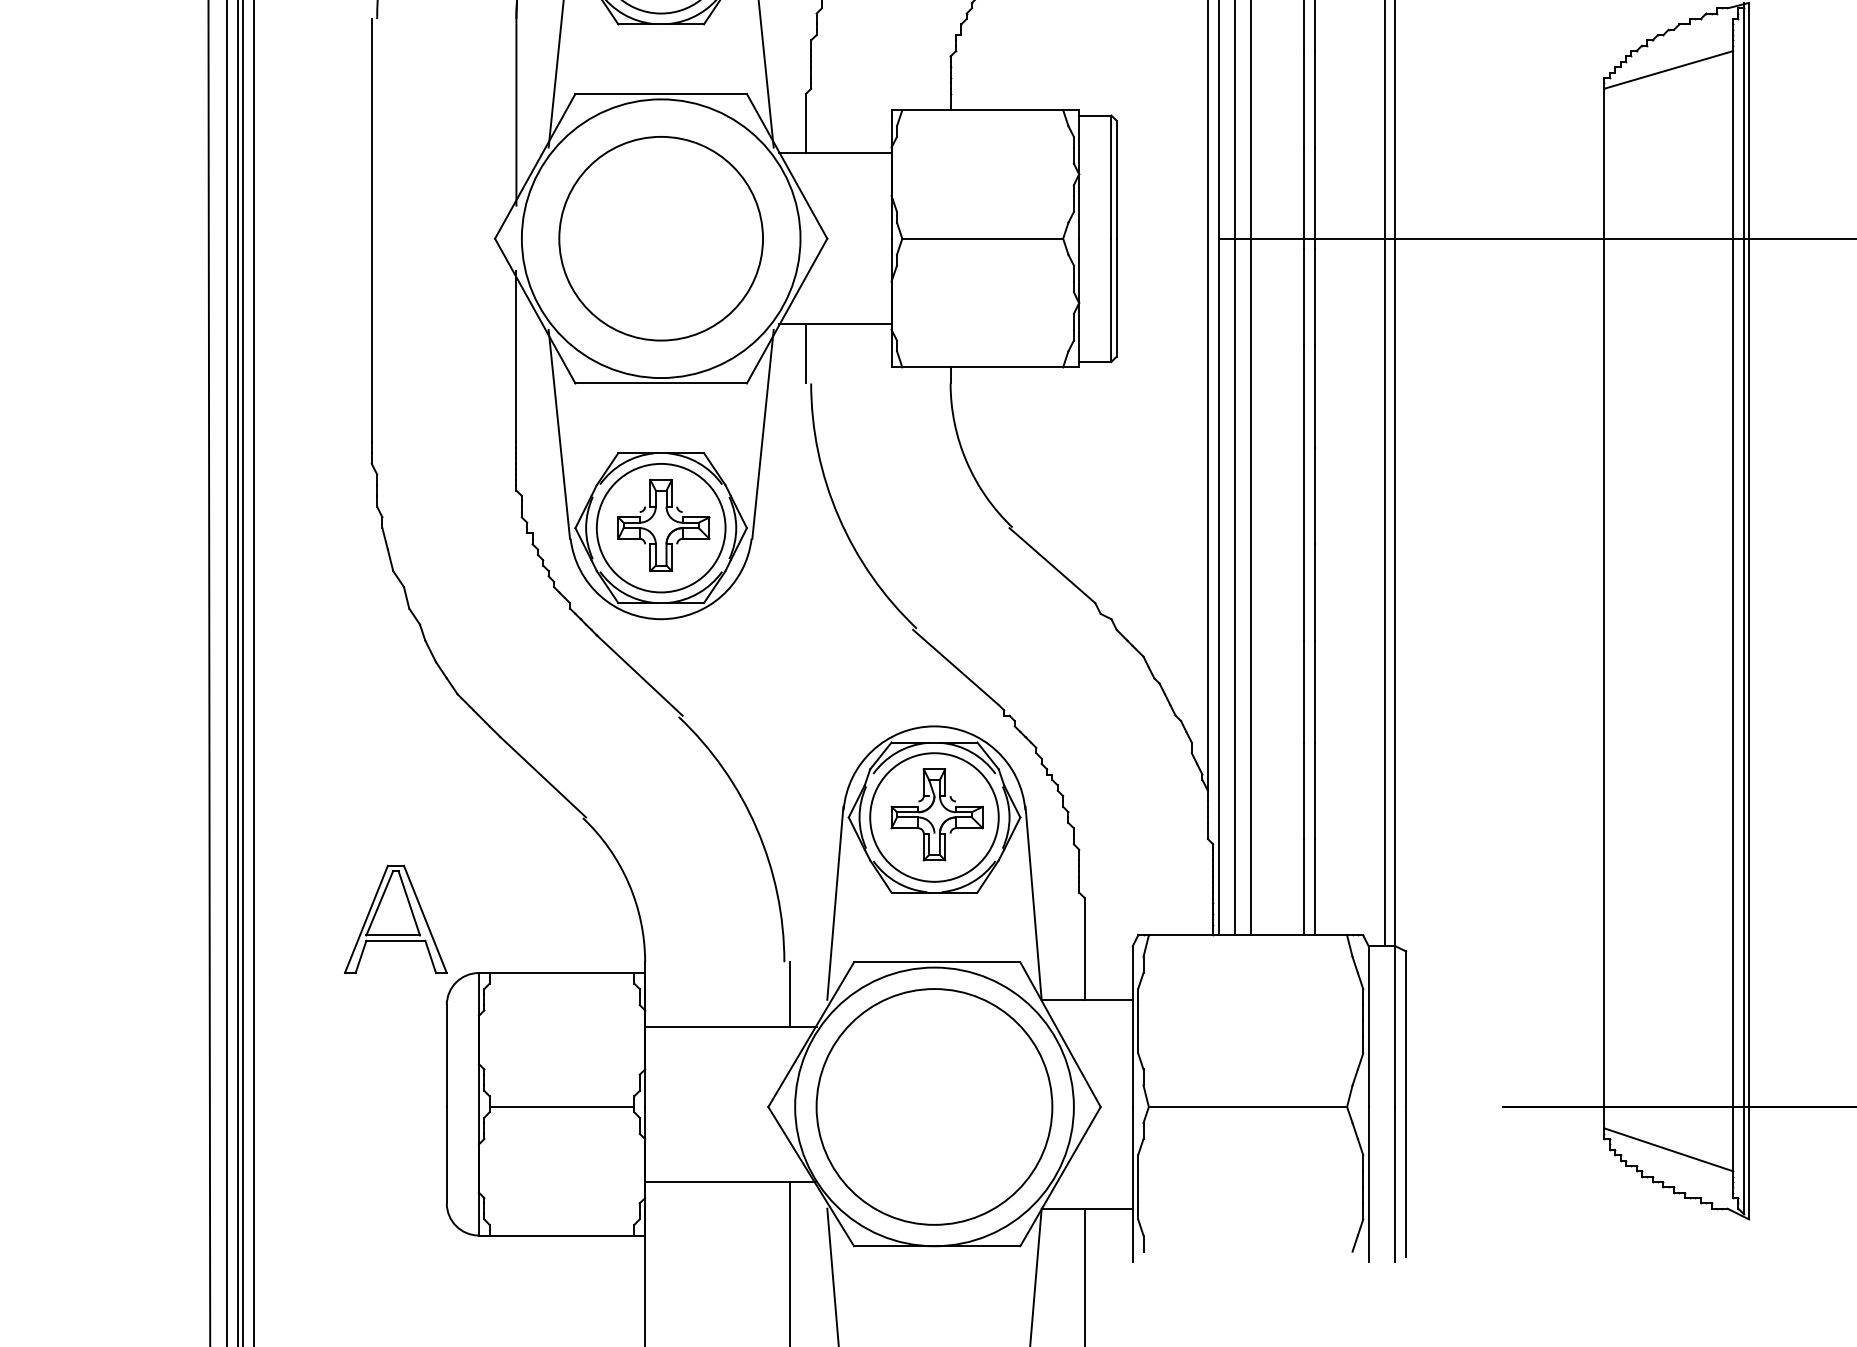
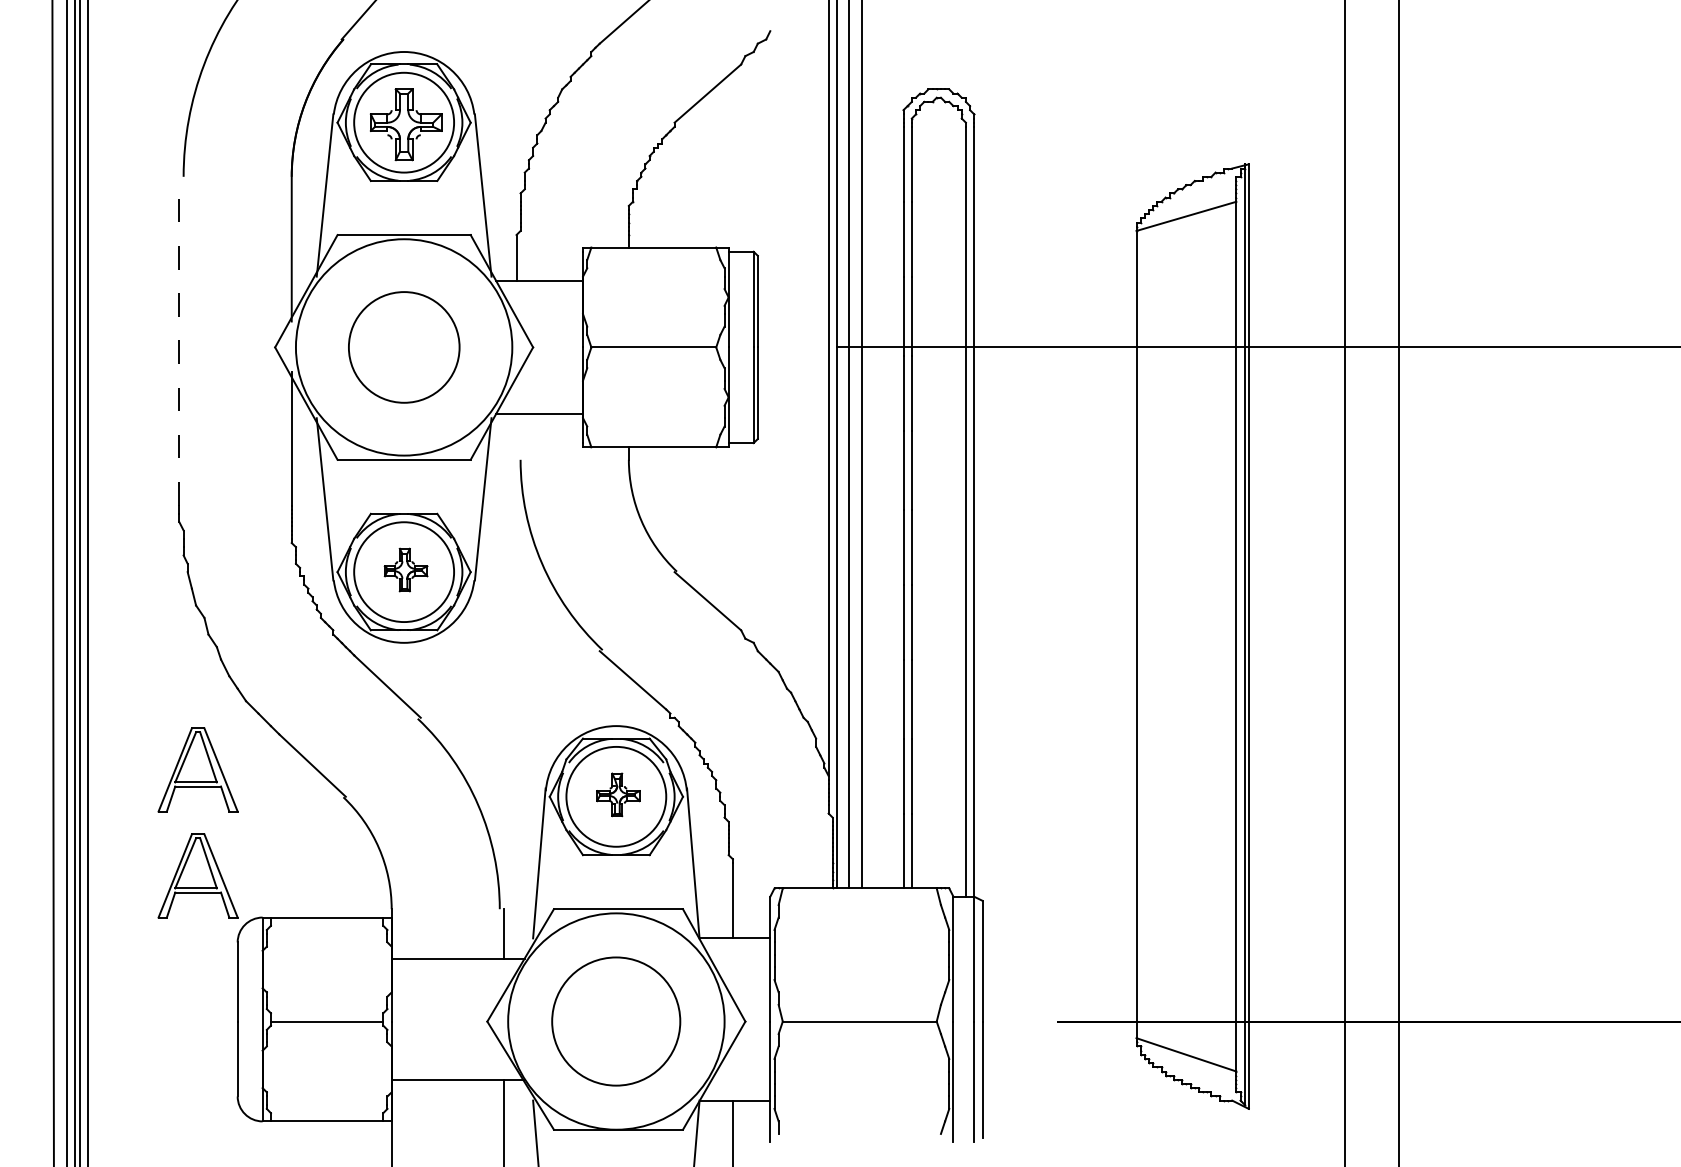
line: (371, 229) -> (179, 340), solid -> dashed
part: (661, 238) -> (404, 347), size x0.7
line: (805, 353) -> (516, 436), removed
part: (662, 524) -> (405, 569), size x0.6
part: (395, 782) -> (197, 769), added
part: (937, 814) -> (618, 794), size x0.6
part: (933, 1106) -> (615, 1021), size x0.7

